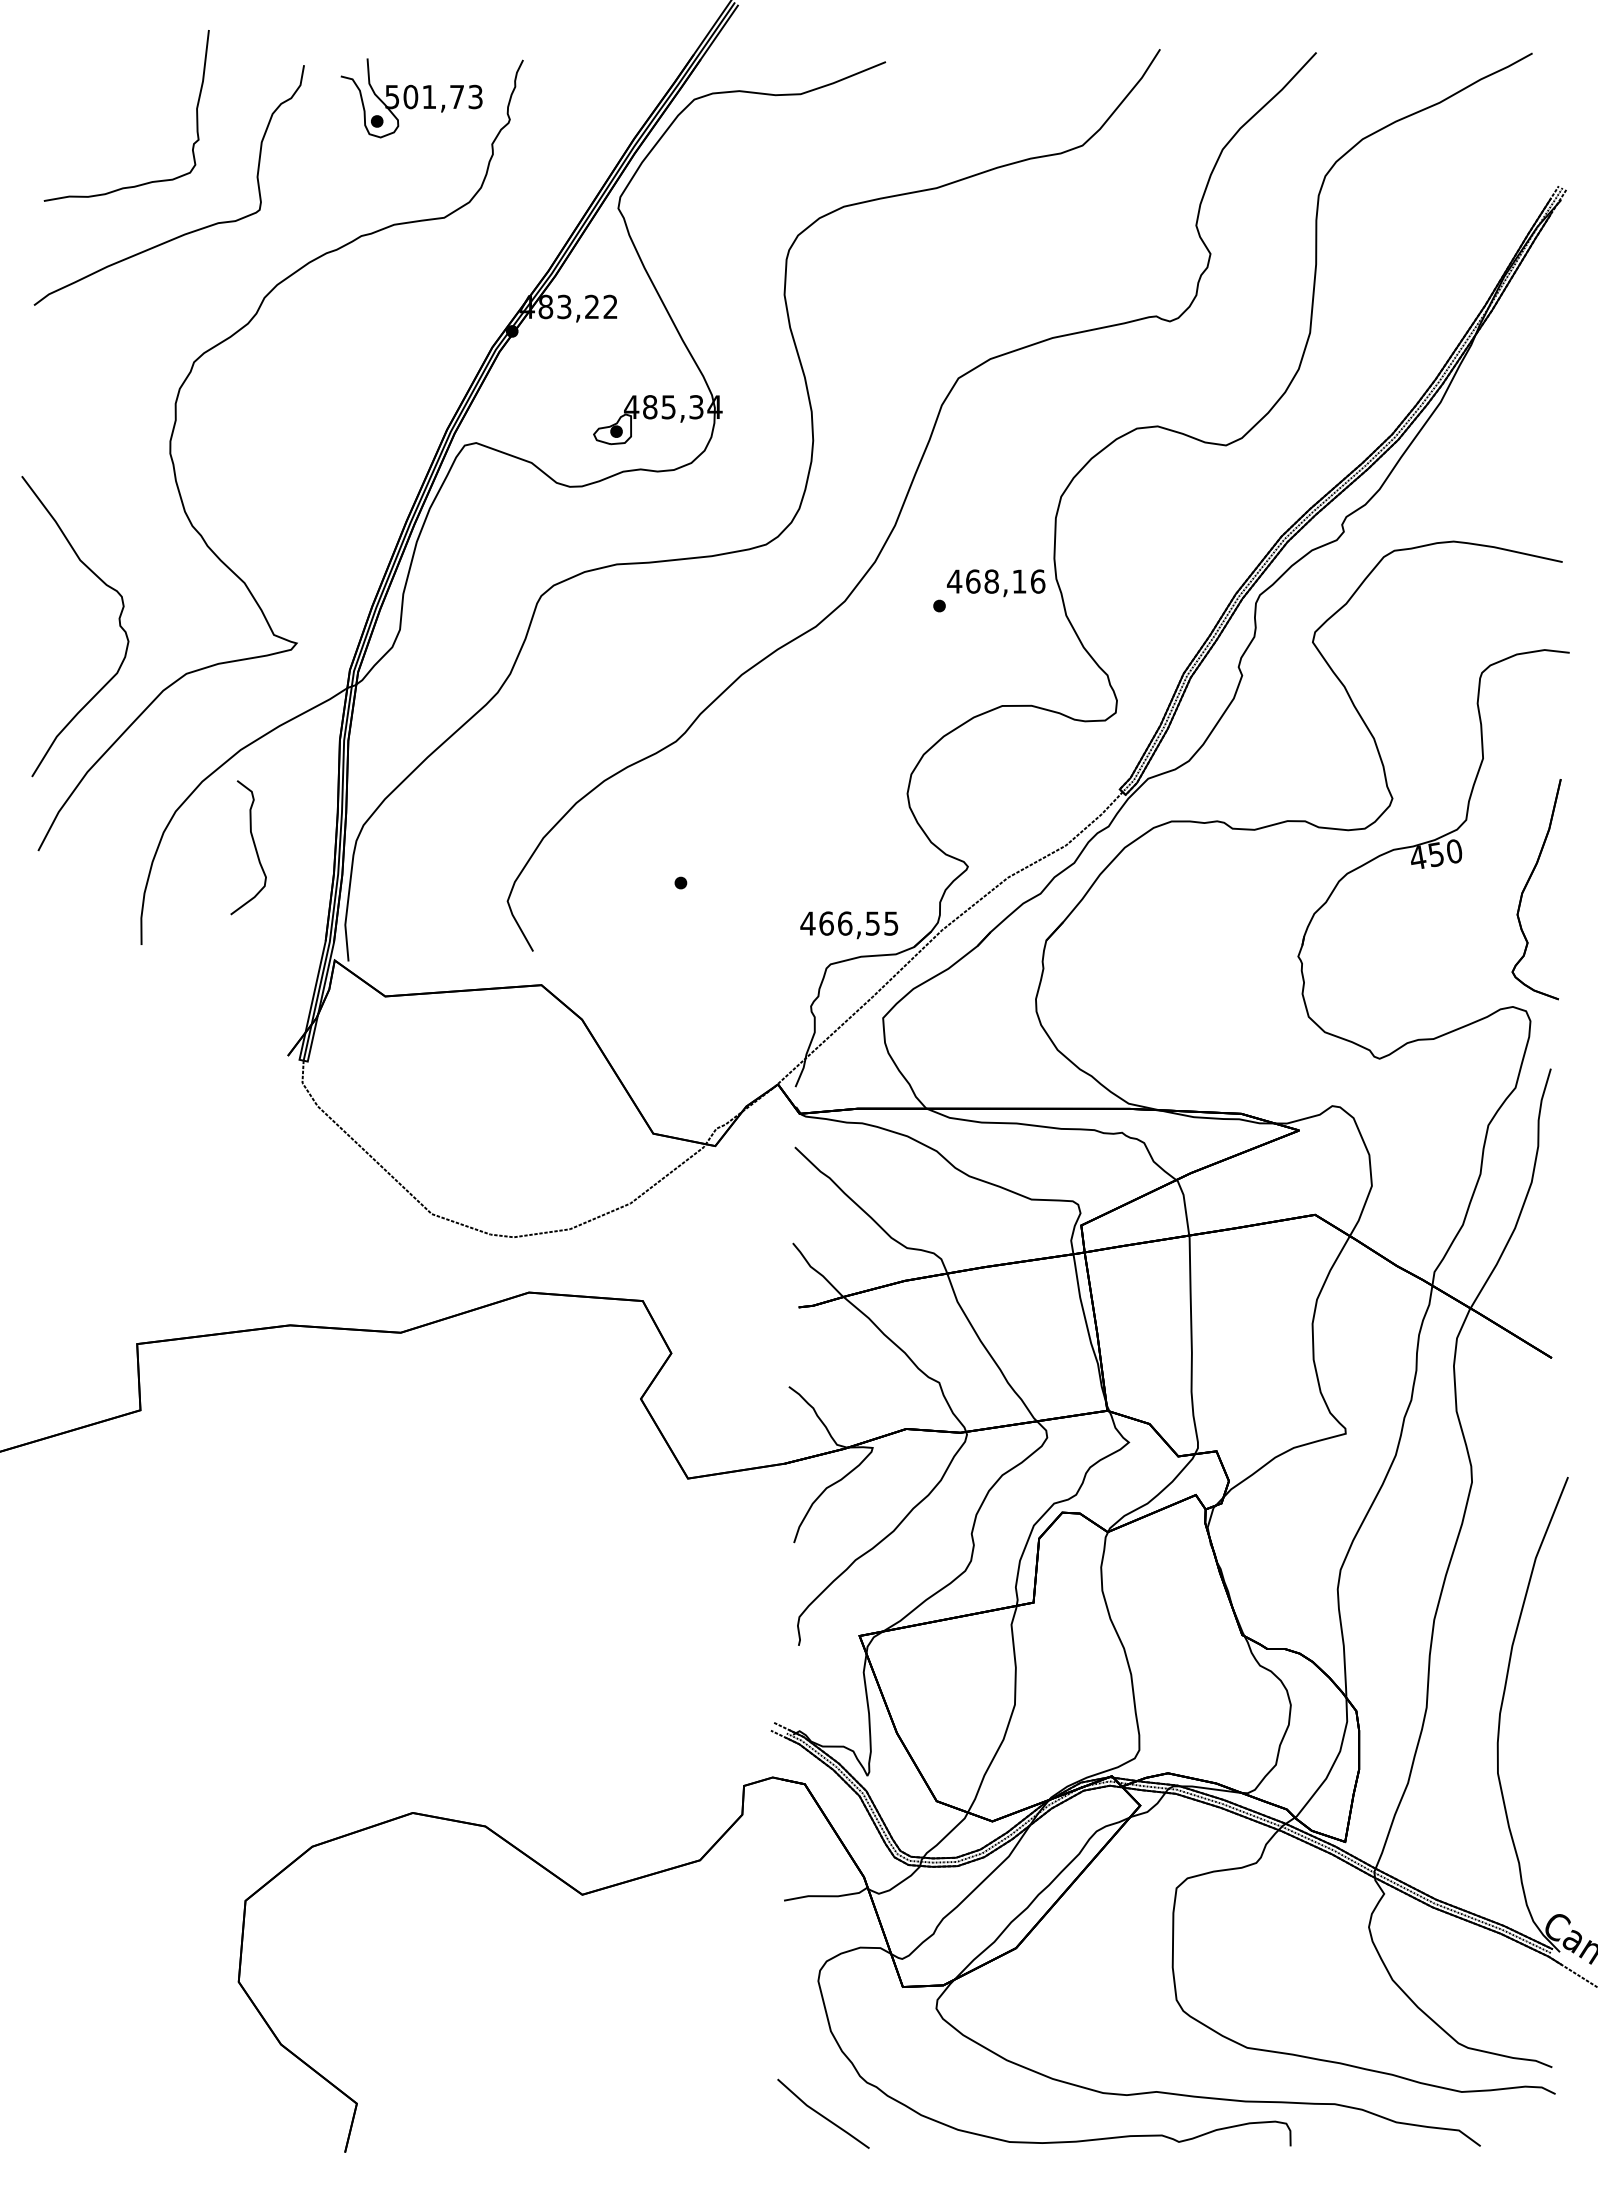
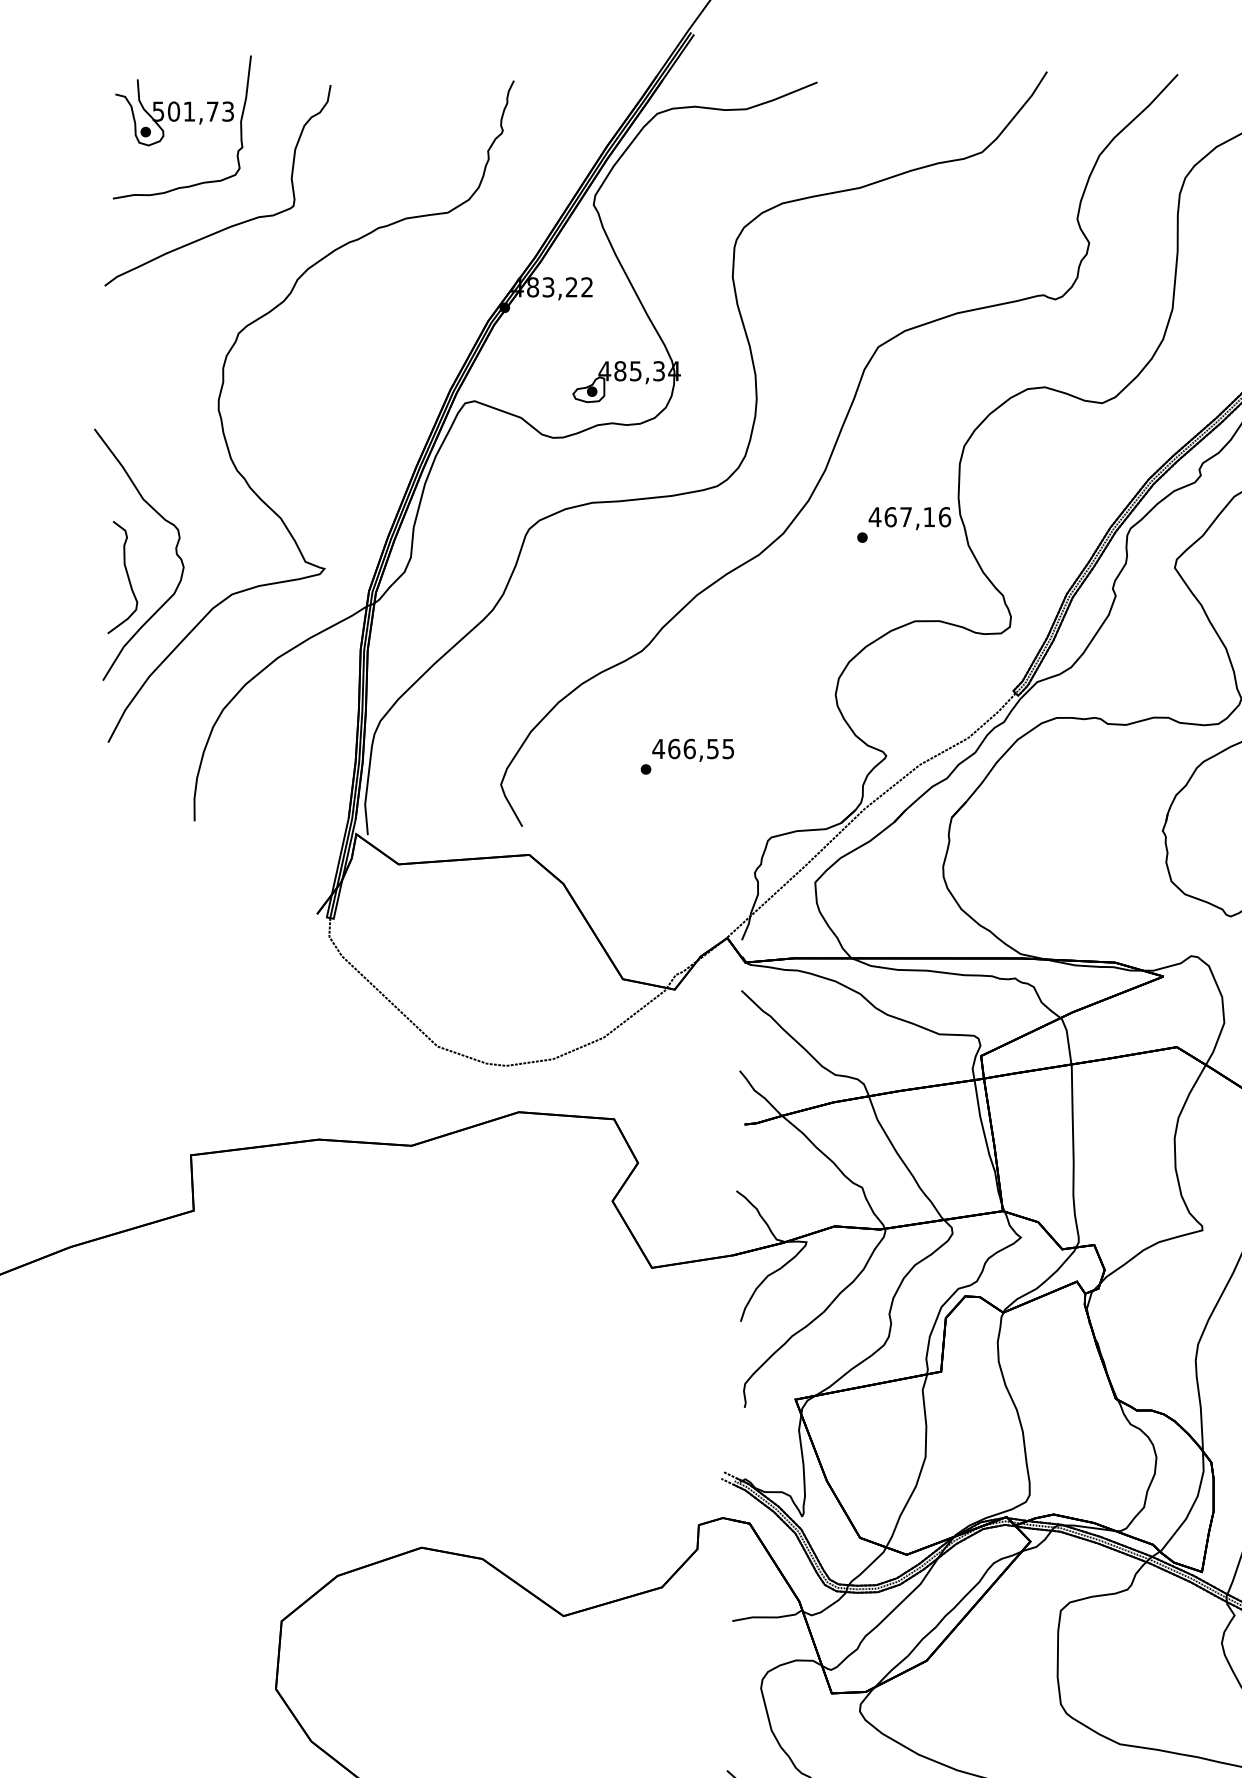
part: (411, 98) -> (174, 112), moved
text: (991, 581) -> (905, 517), 468,16 -> 467,16
curve: (253, 844) -> (126, 574), moved
text: (849, 925) -> (693, 750), moved

